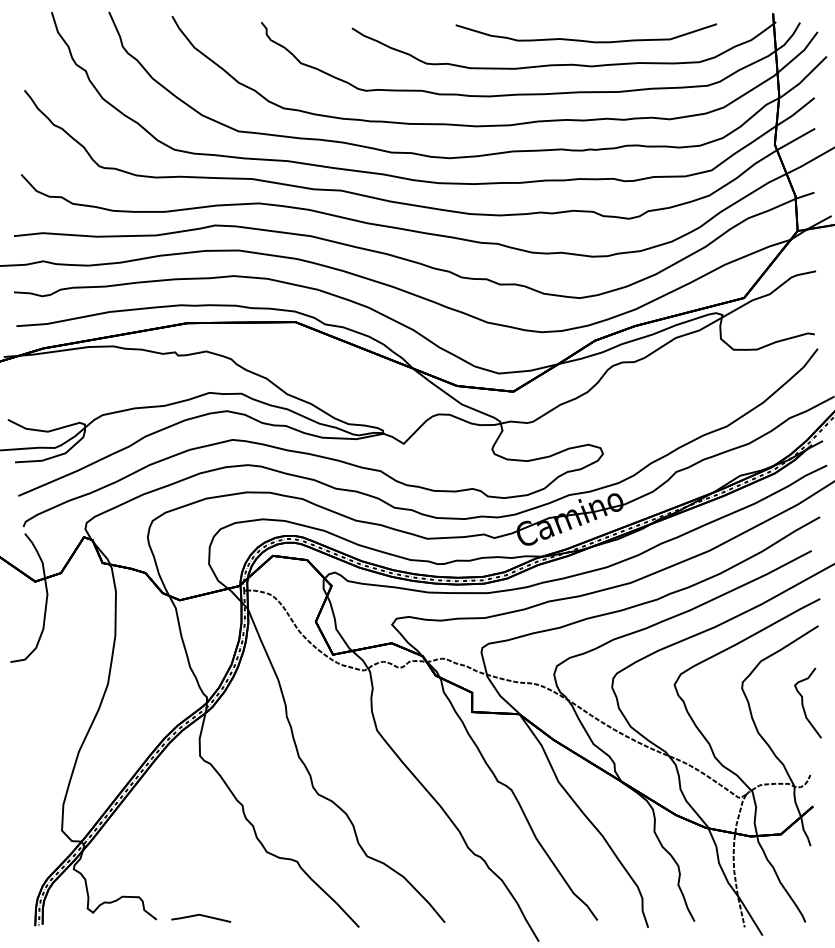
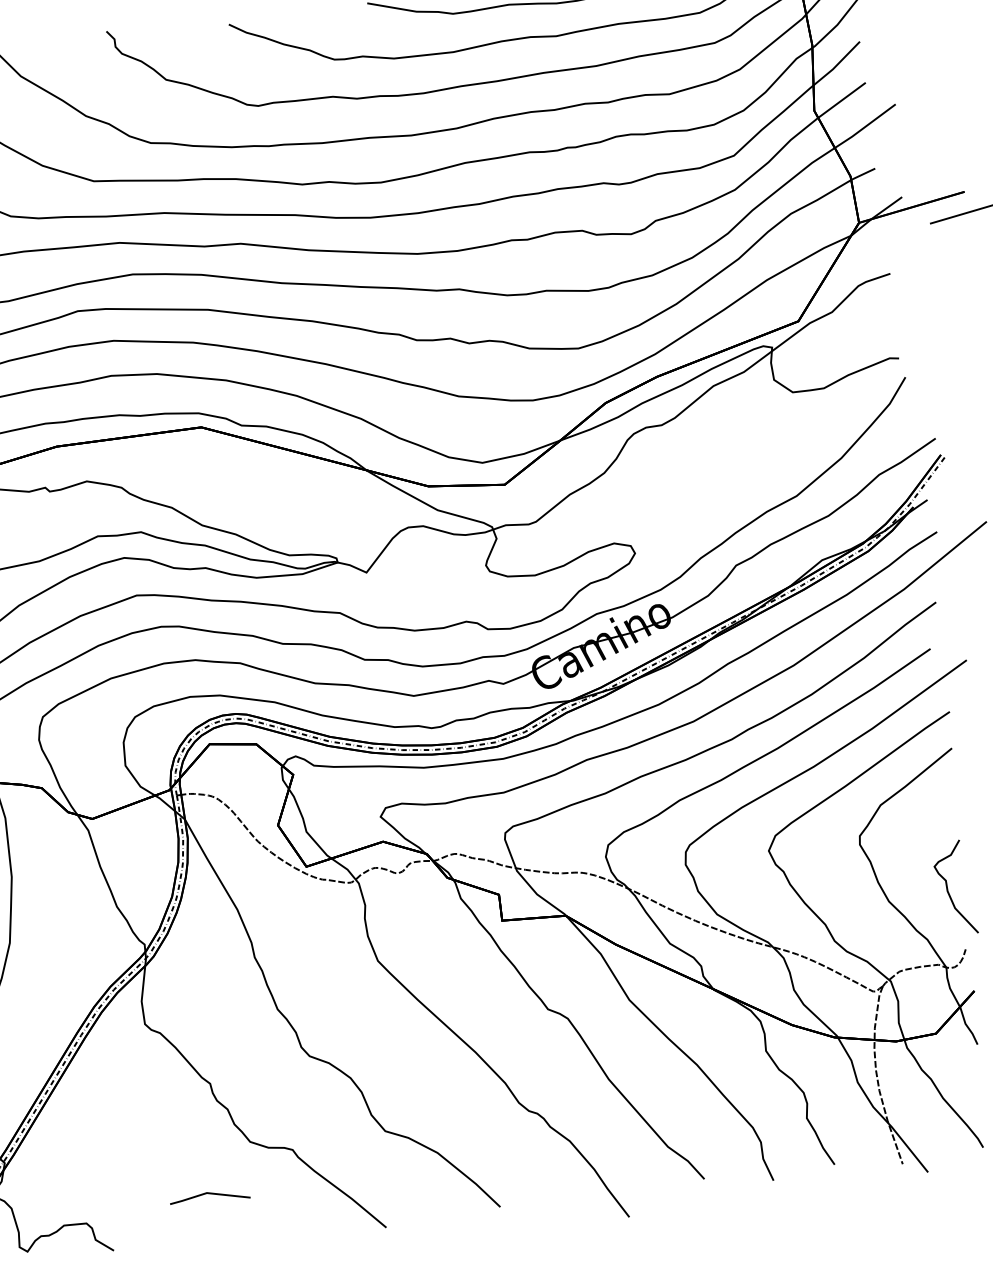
curve: (803, 702) -> (948, 888), moved
line: (201, 916) -> (210, 1195), moved

